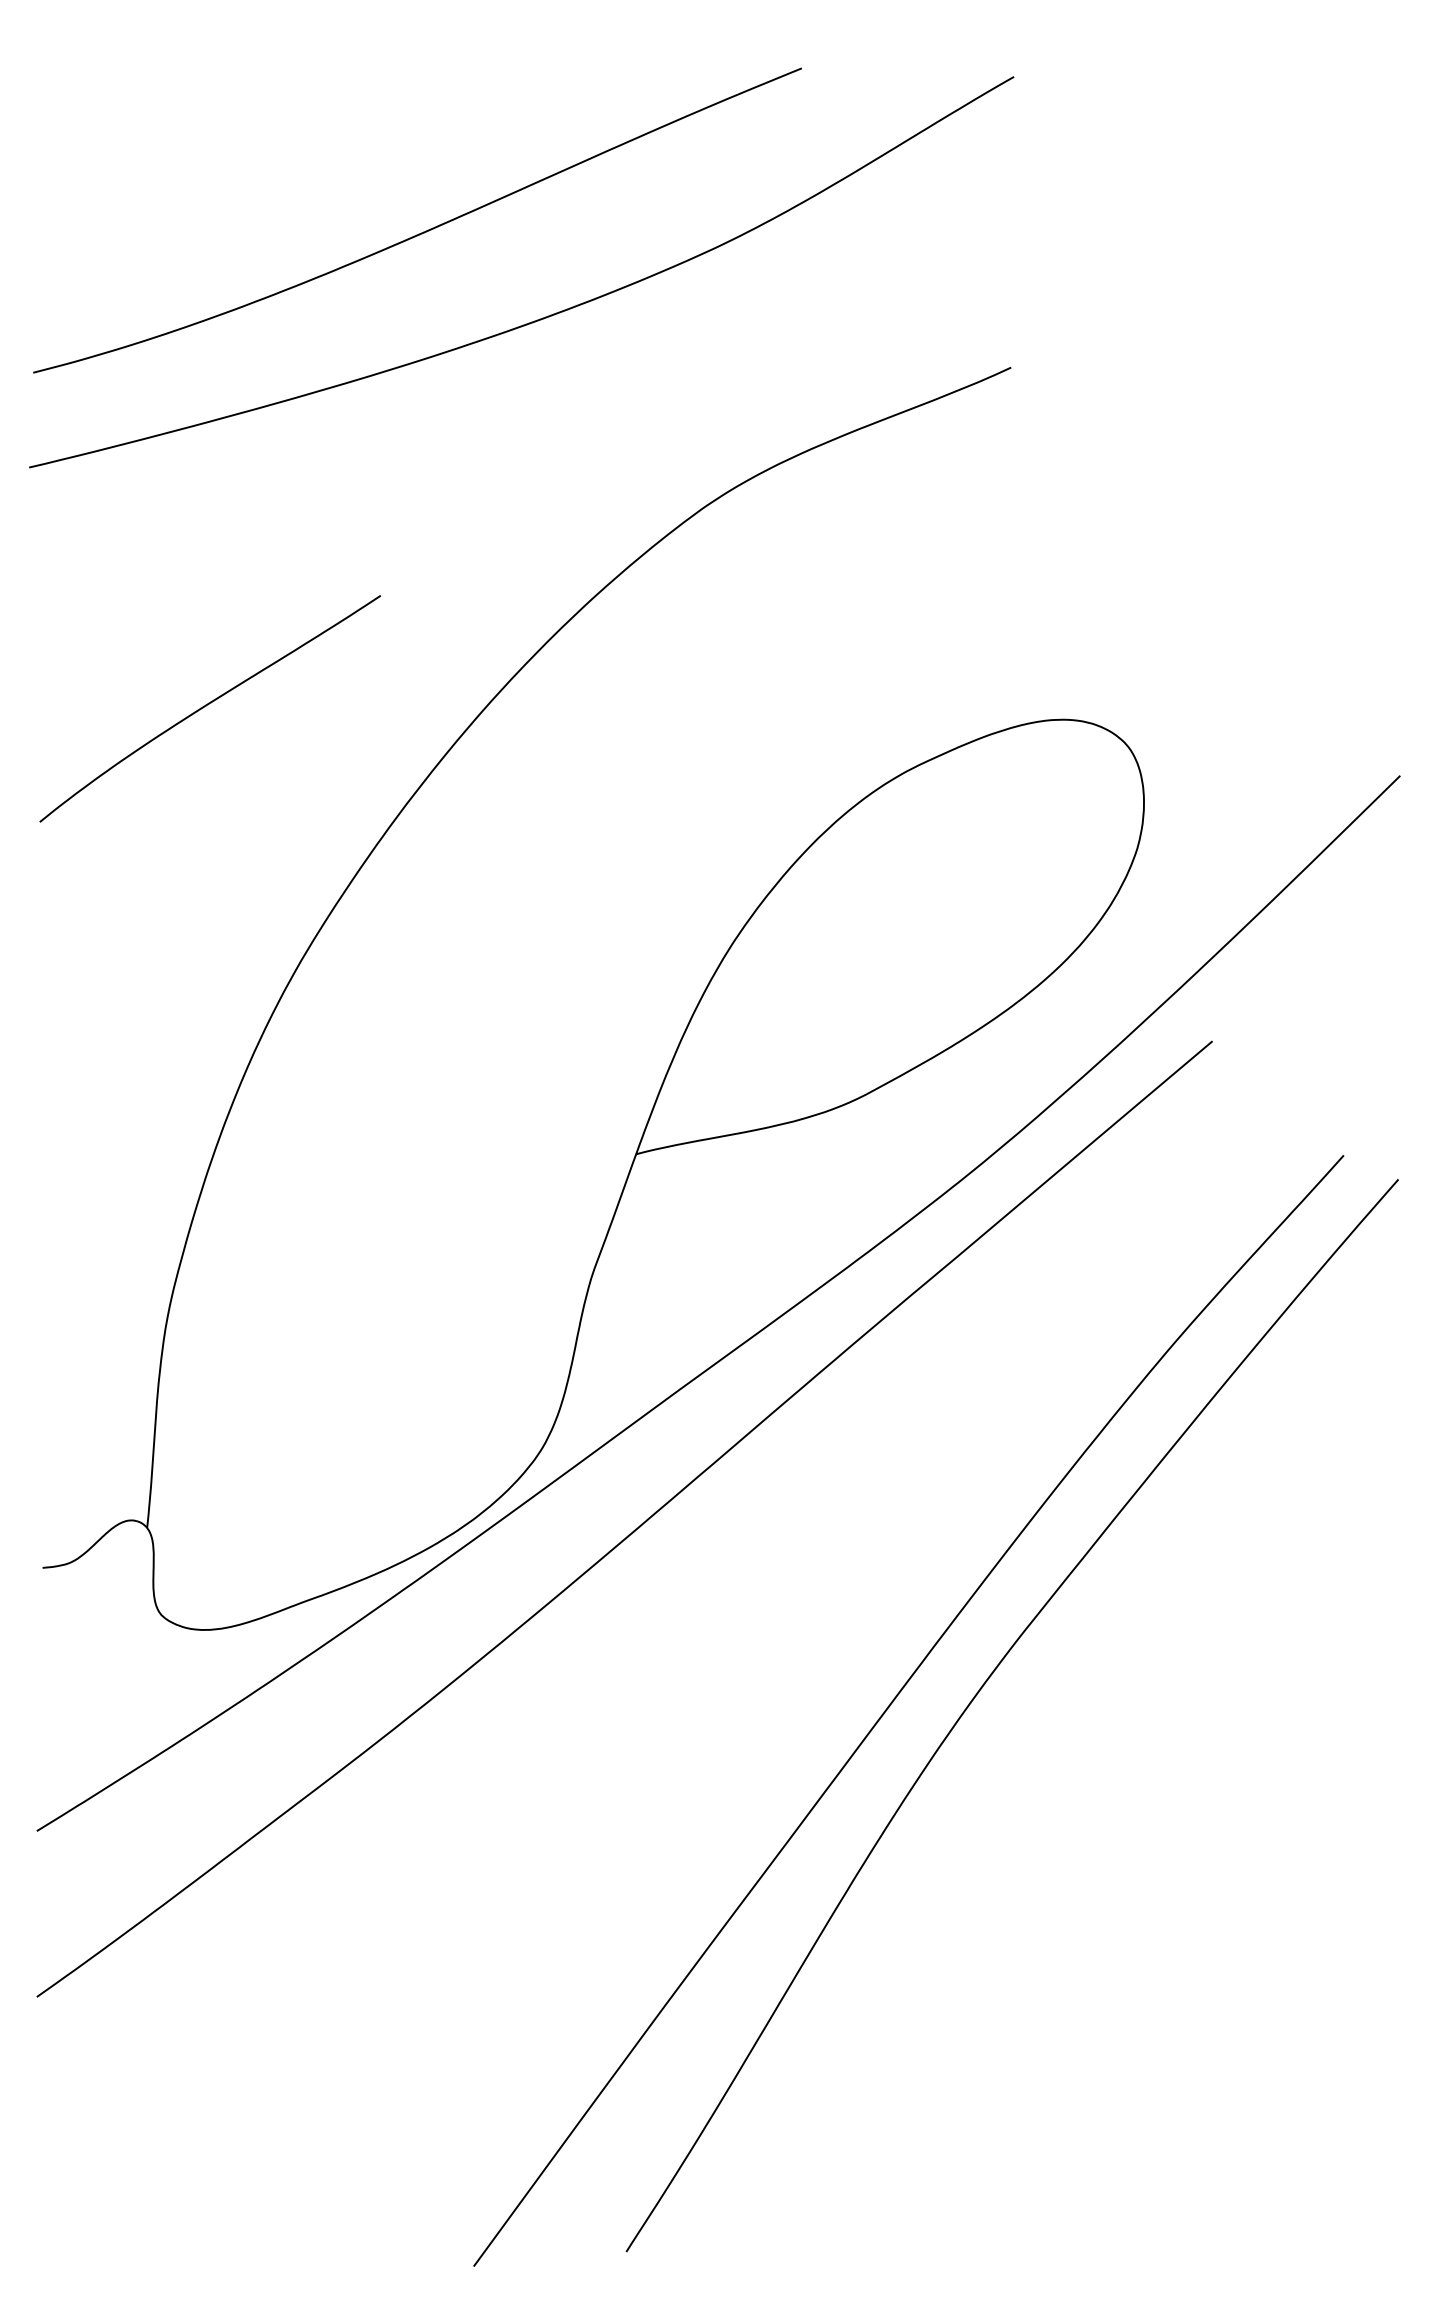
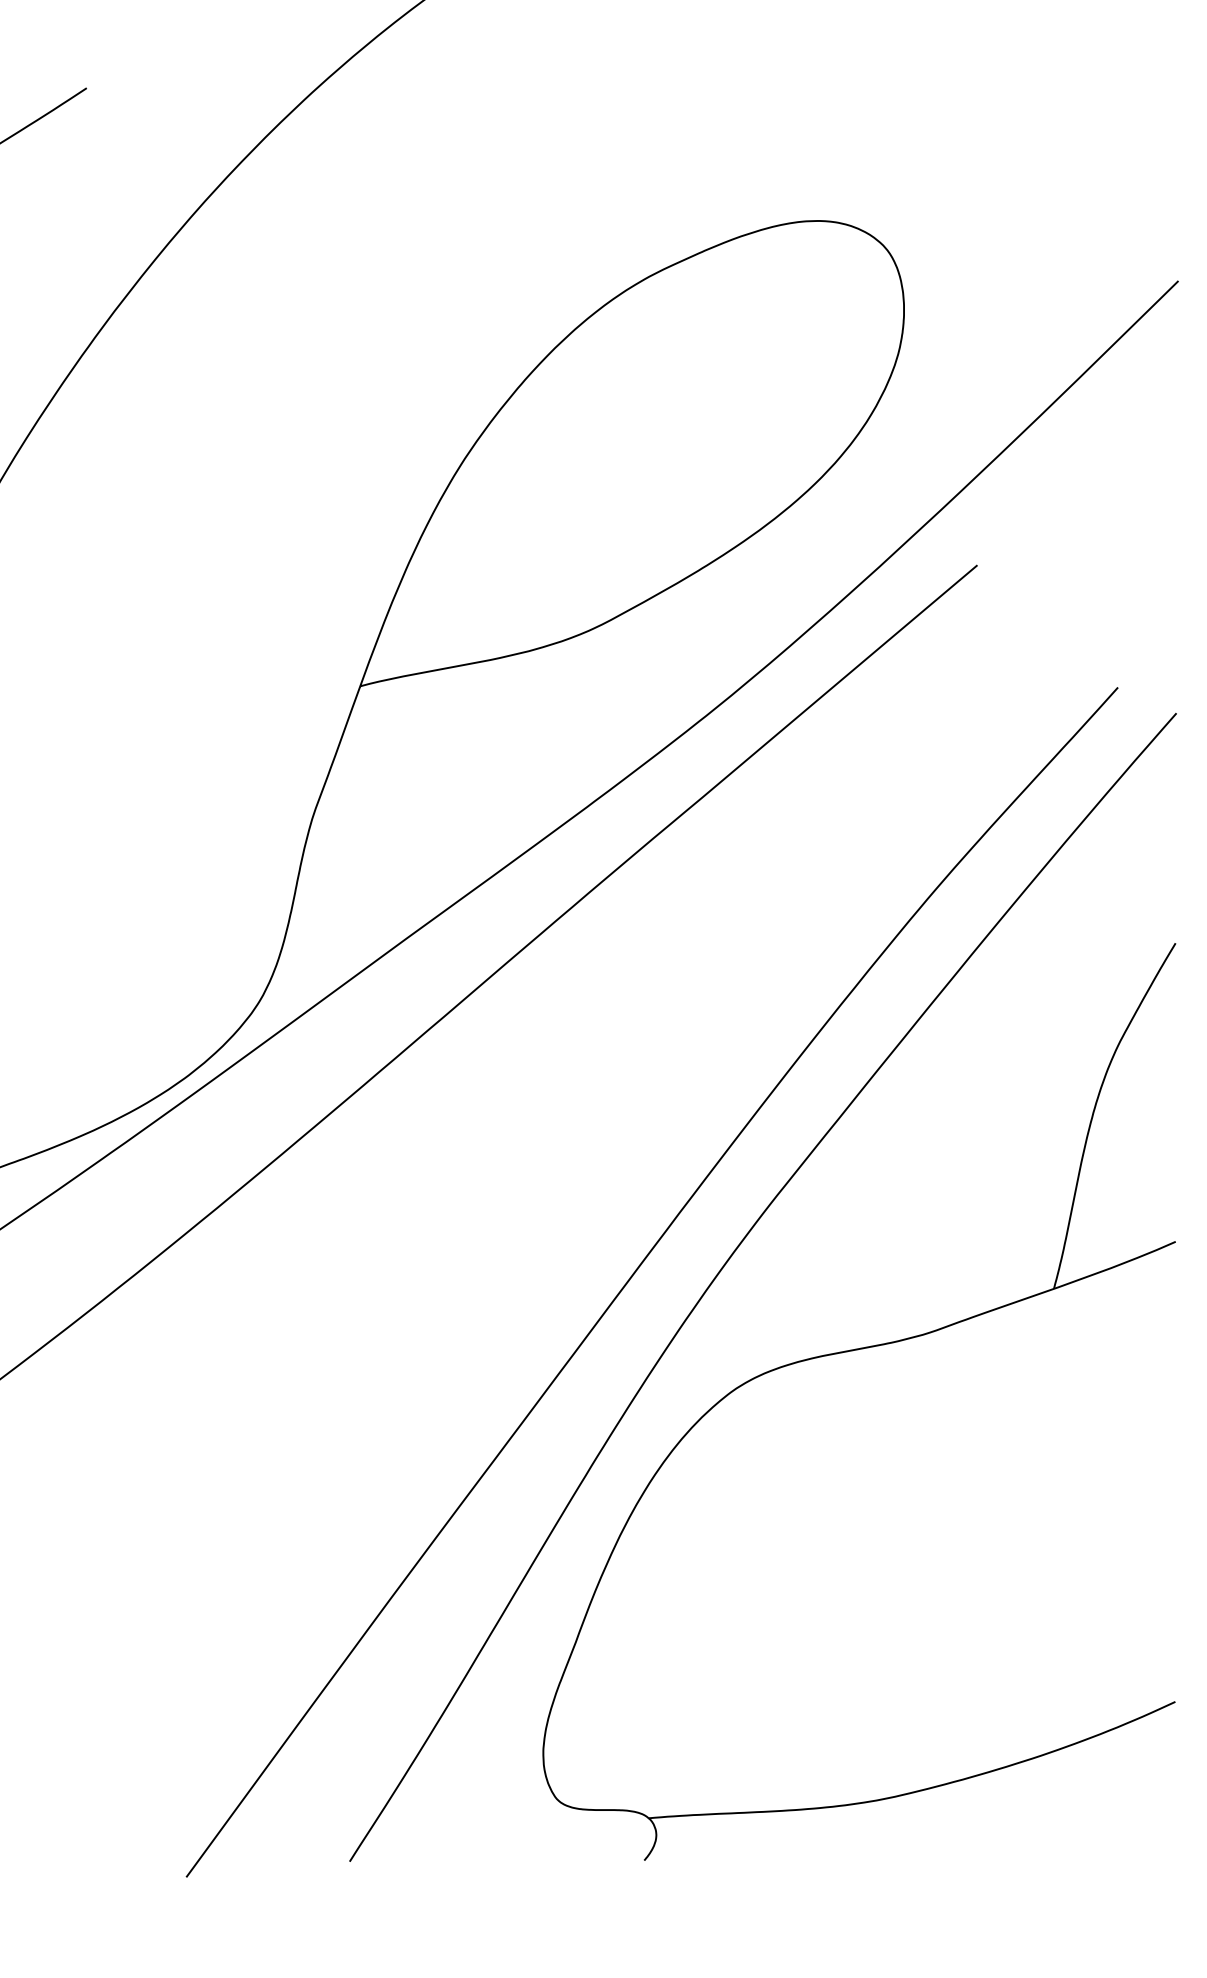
part: (1091, 1776) -> (847, 1352), added

